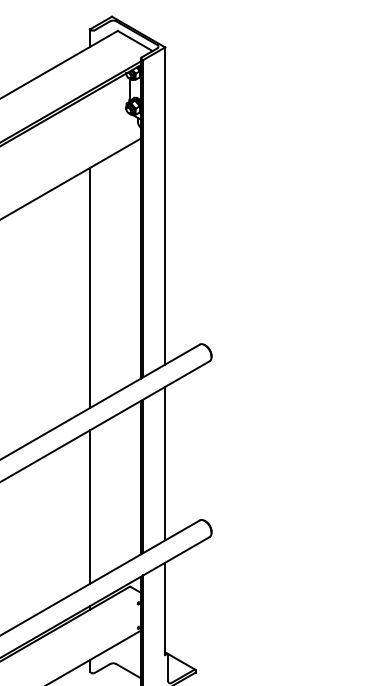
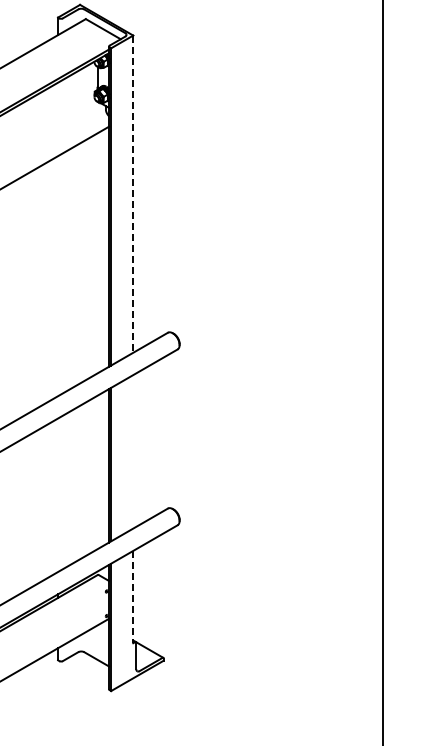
line: (165, 206) -> (133, 194), solid -> dashed
line: (90, 288) -> (58, 276), removed
line: (165, 463) -> (133, 451), removed
line: (90, 507) -> (58, 495), removed
line: (165, 609) -> (133, 597), solid -> dashed

